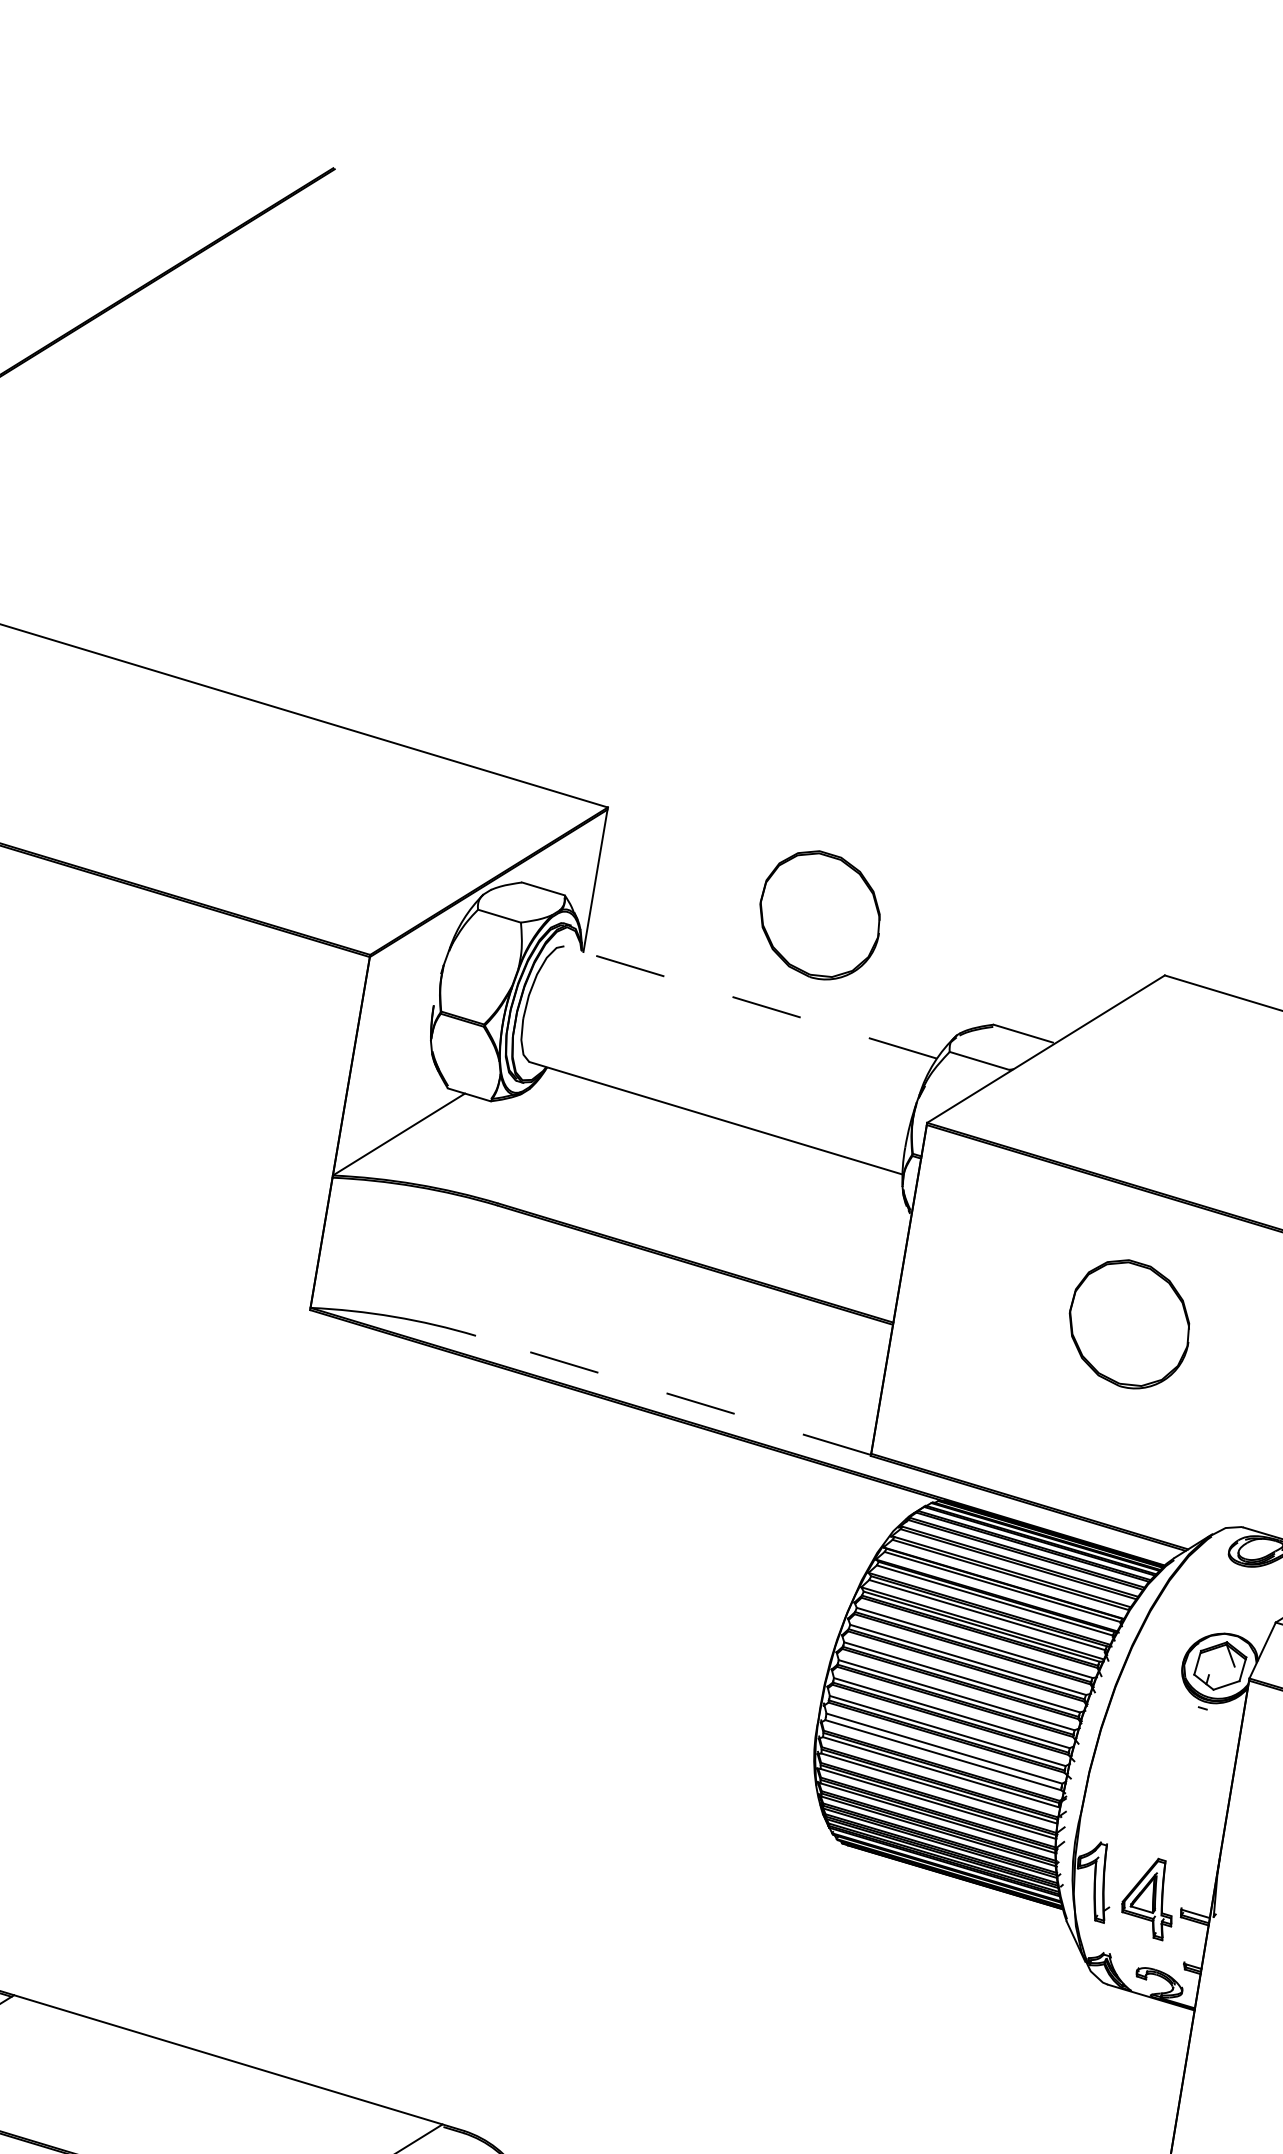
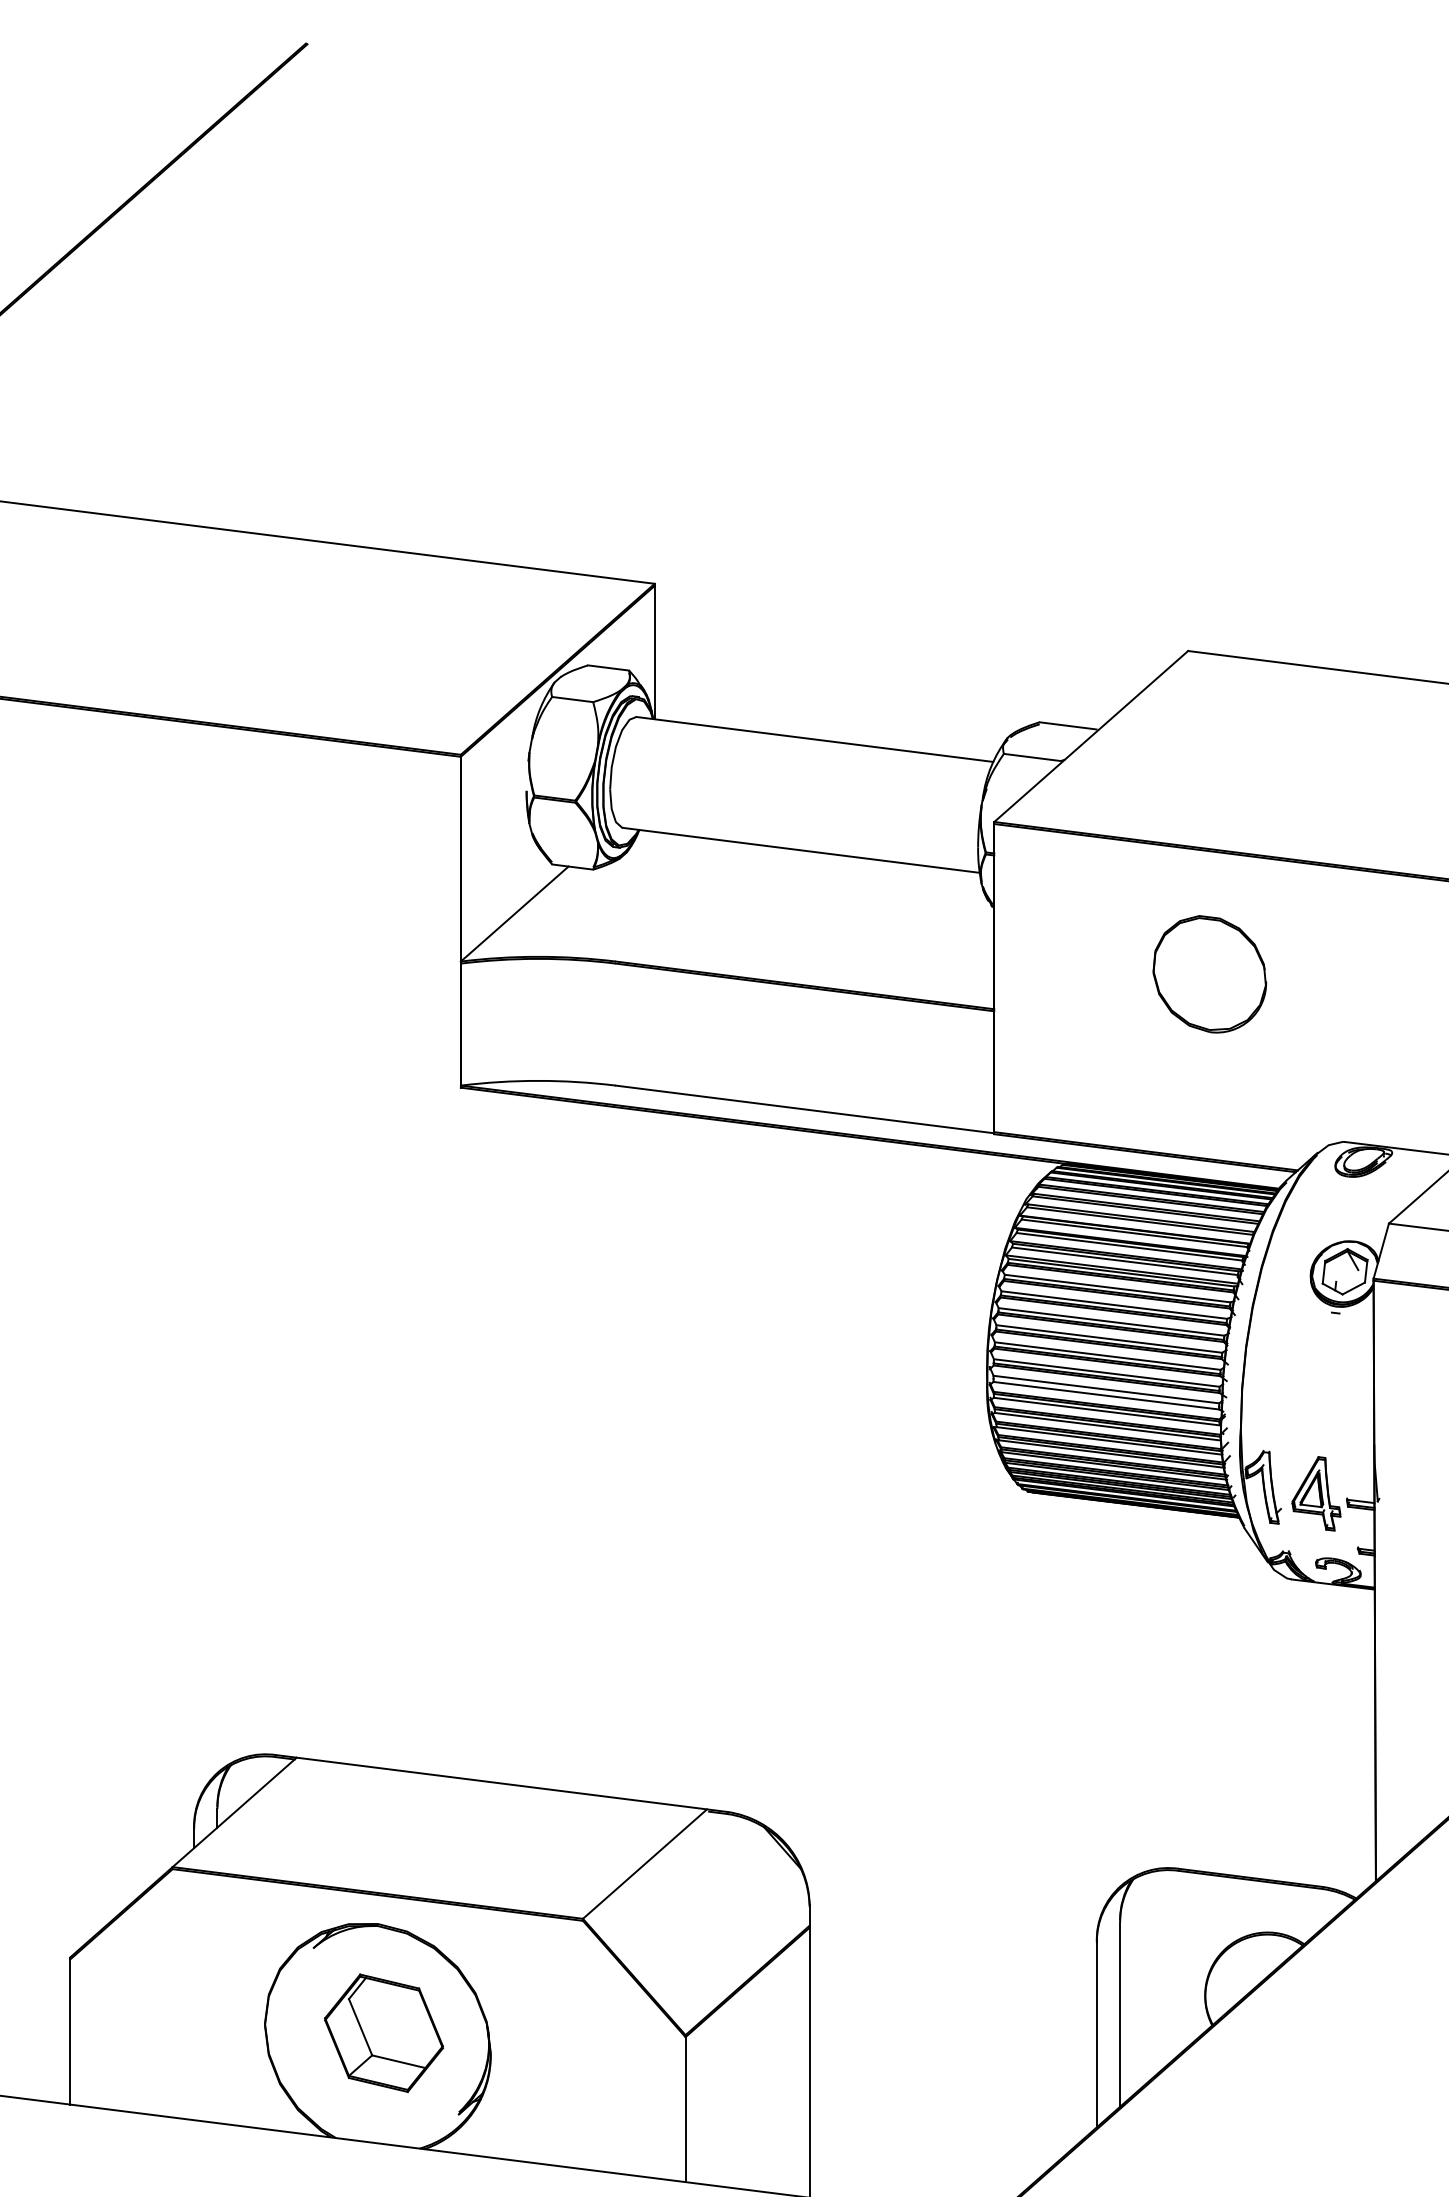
part: (819, 915) -> (864, 649), removed
line: (750, 1002) -> (814, 739), dashed -> solid
line: (673, 1395) -> (805, 1109), dashed -> solid

